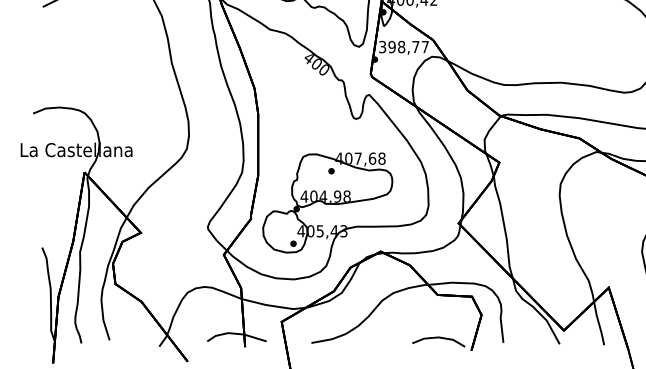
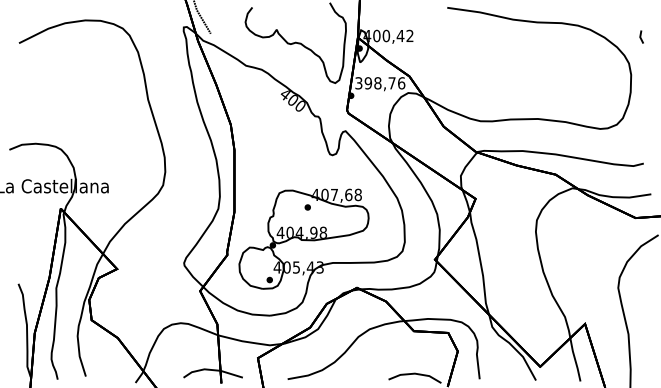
text: (425, 47) -> (401, 83), 398,77 -> 398,76

